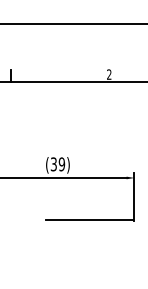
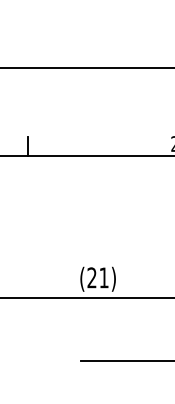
text: (57, 164) -> (97, 278), (39) -> (21)

